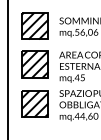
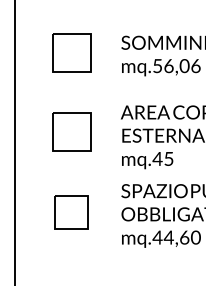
part: (34, 25) -> (70, 52), size x0.7
part: (34, 64) -> (70, 131), size x0.7
part: (34, 103) -> (70, 211), size x0.6

